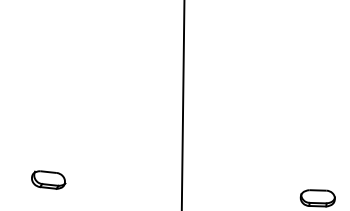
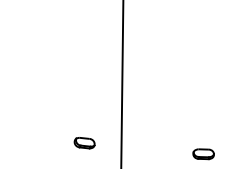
part: (48, 180) -> (84, 143), moved

